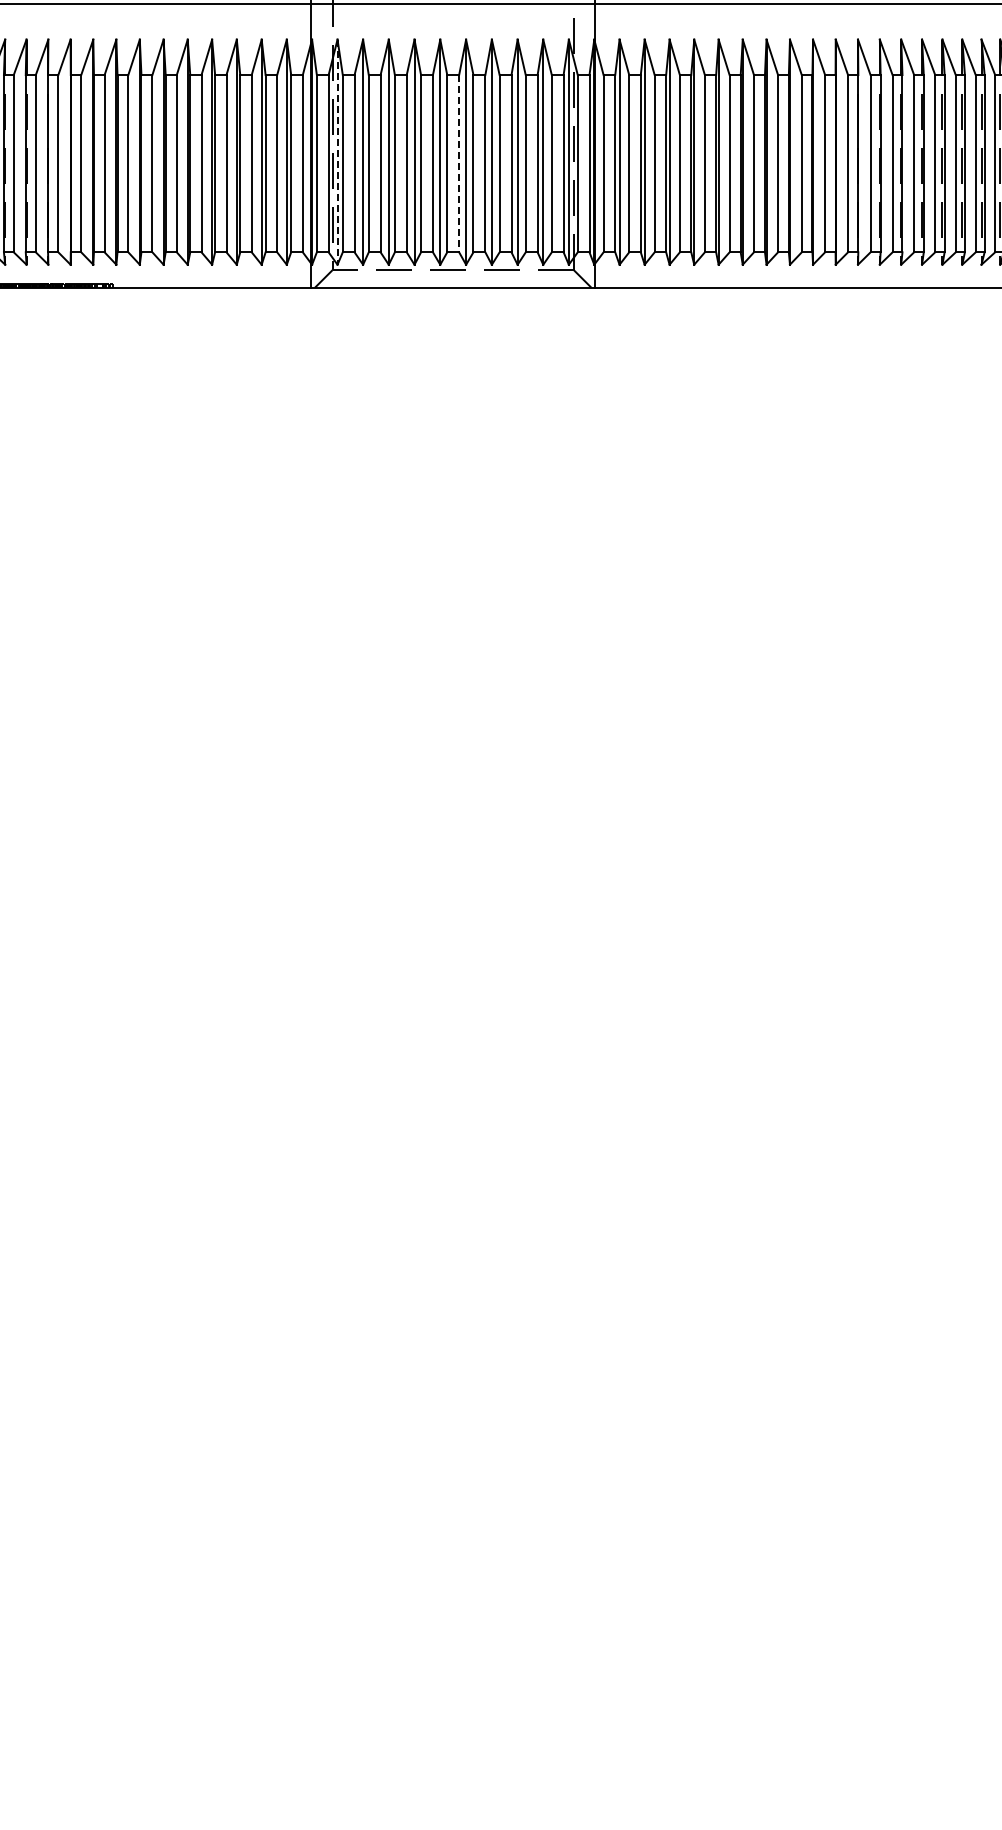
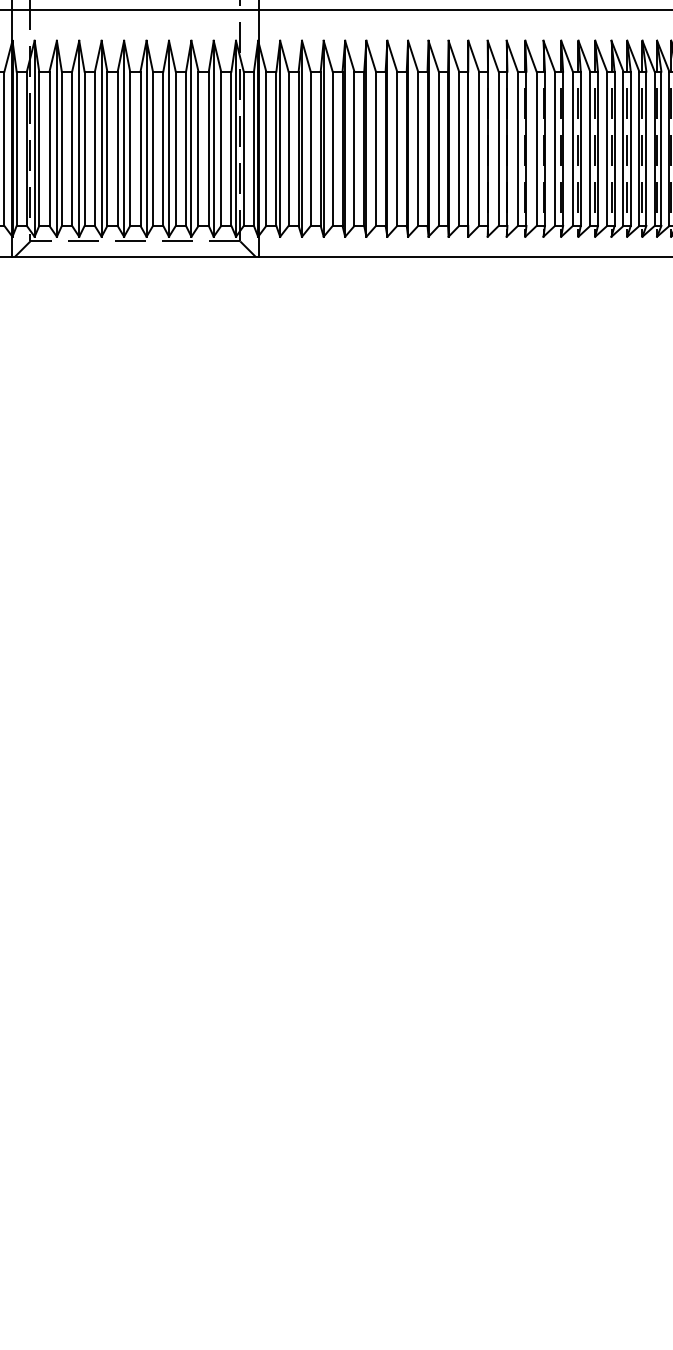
line: (337, 152) -> (34, 139), dashed -> solid
line: (459, 163) -> (140, 148), dashed -> solid

